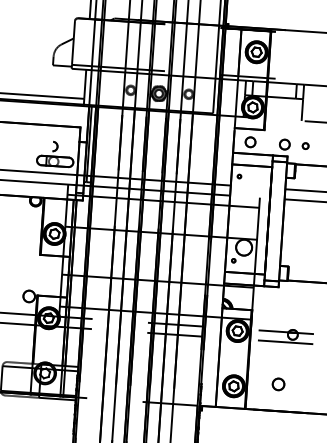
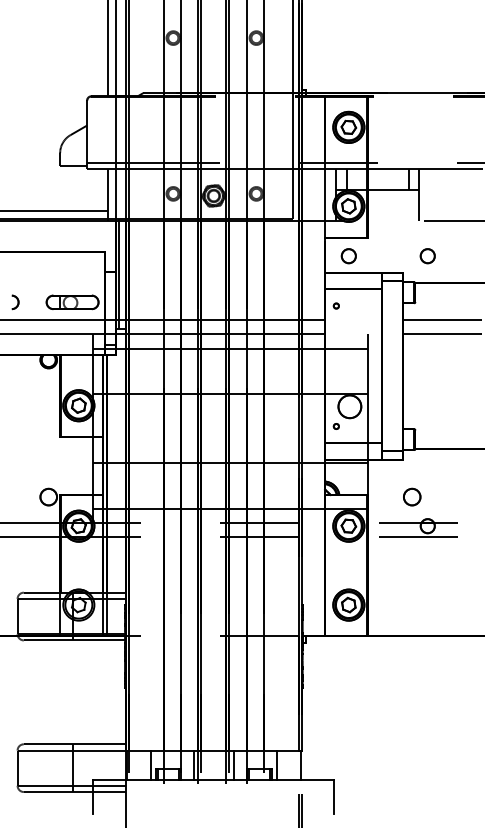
circle: (284, 144) -> (397, 256), removed
part: (55, 146) -> (15, 302), moved
circle: (305, 146) -> (427, 256), size x1.67
part: (278, 384) -> (412, 496), moved

